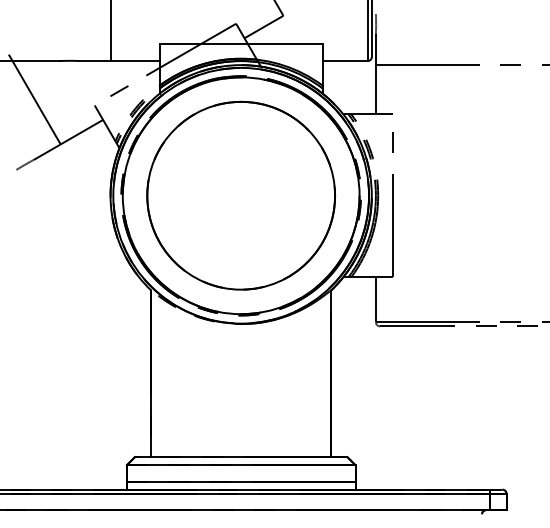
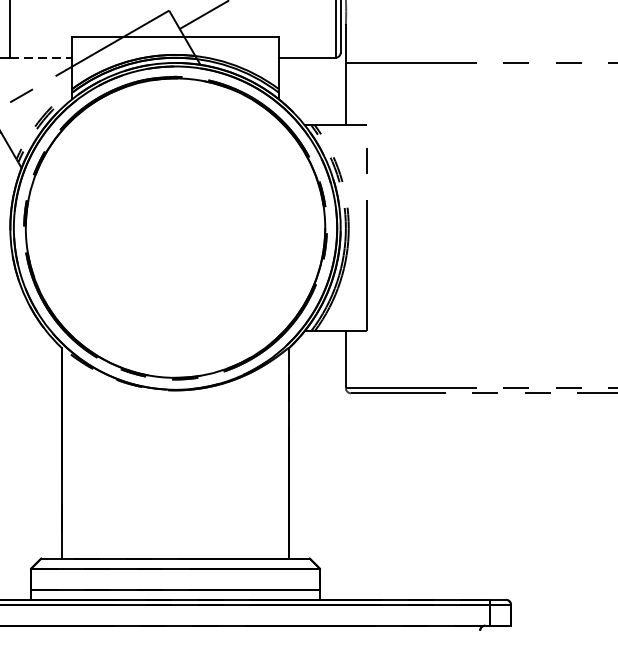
line: (135, 61) -> (41, 58), solid -> dashed
part: (240, 195) -> (174, 227), removed

